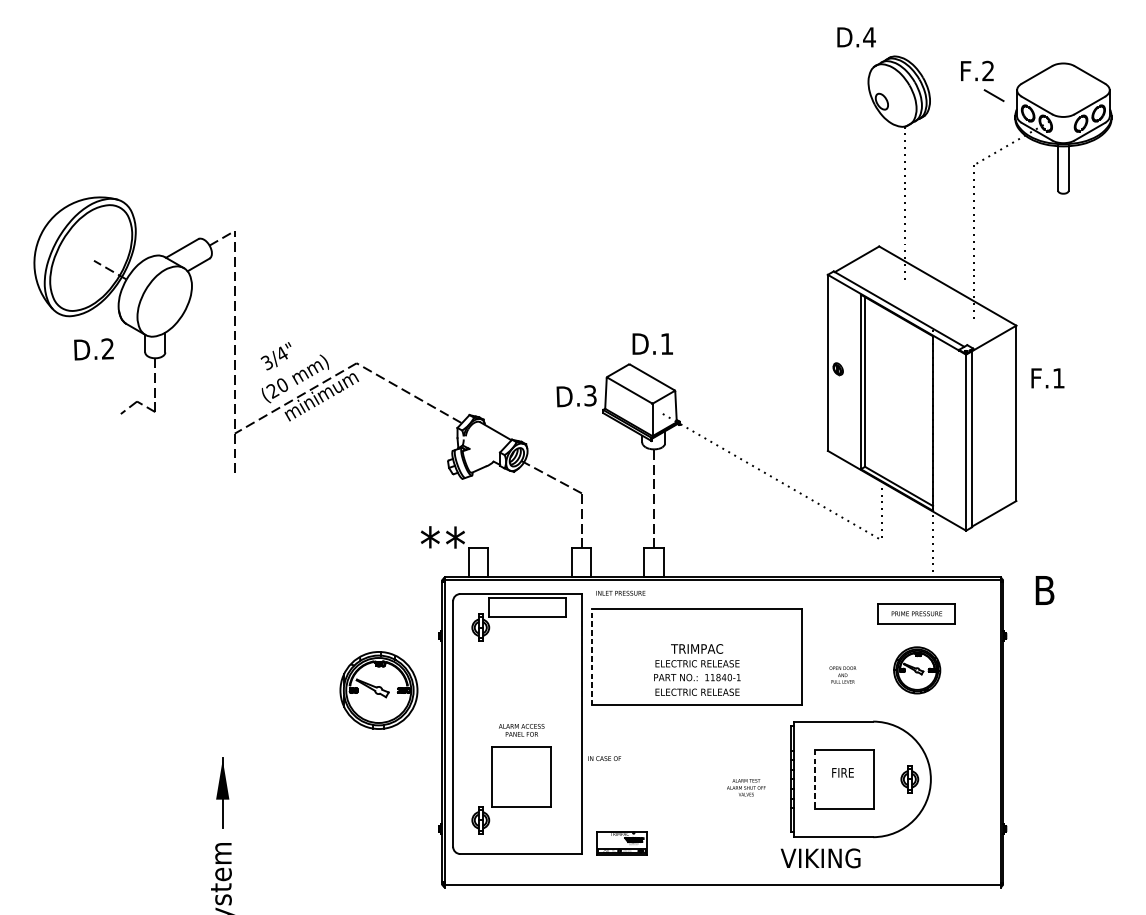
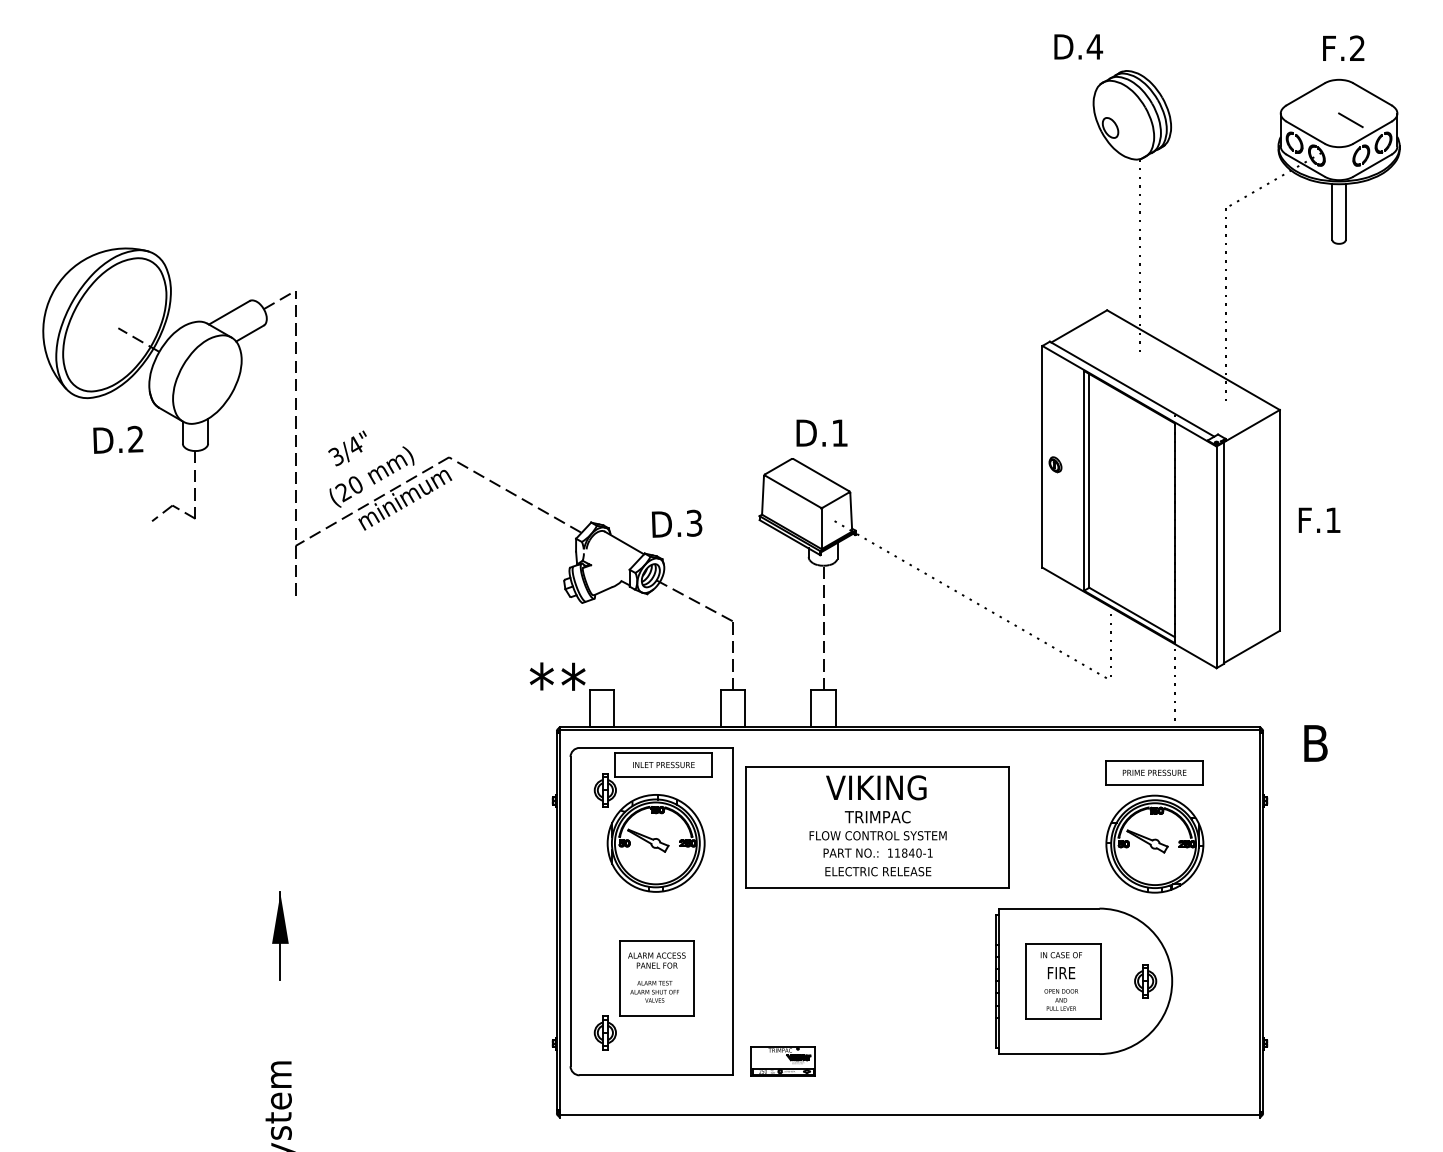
text: (977, 70) -> (1343, 47), moved
line: (993, 95) -> (1350, 120), moved
text: (1047, 377) -> (1319, 519), moved
text: (576, 395) -> (676, 523), moved
text: (620, 593) -> (663, 765), moved
line: (592, 657) -> (745, 827), dashed -> solid
text: (696, 663) -> (877, 835), ELECTRIC RELEASE -> FLOW CONTROL SYSTEM
part: (916, 669) -> (1154, 843), size x1.67
text: (842, 674) -> (1061, 999), moved
part: (378, 690) -> (655, 843), moved
text: (521, 730) -> (656, 960), moved
text: (604, 758) -> (1061, 955), moved
line: (815, 779) -> (1026, 981), dashed -> solid
text: (746, 787) -> (654, 991), moved
part: (222, 793) -> (280, 935), moved
text: (820, 858) -> (876, 787), moved

